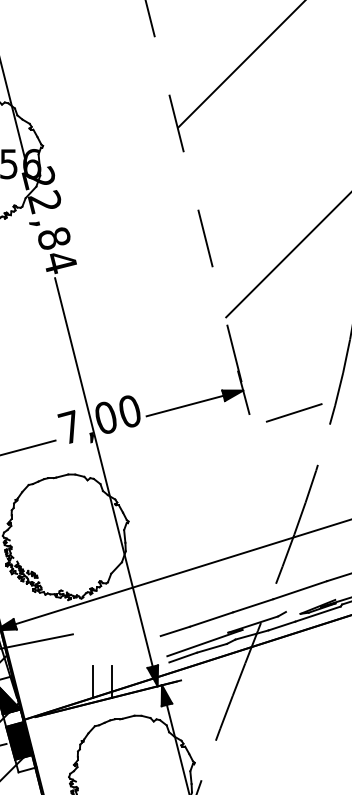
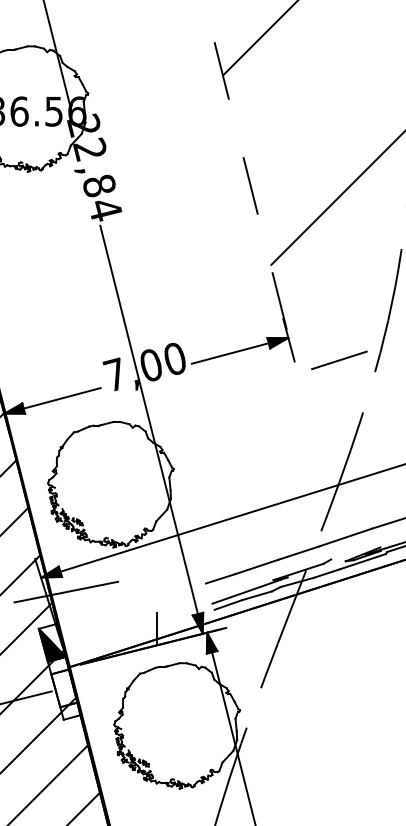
line: (93, 682) -> (138, 629), removed
fill: (19, 741) -> (64, 688), removed

